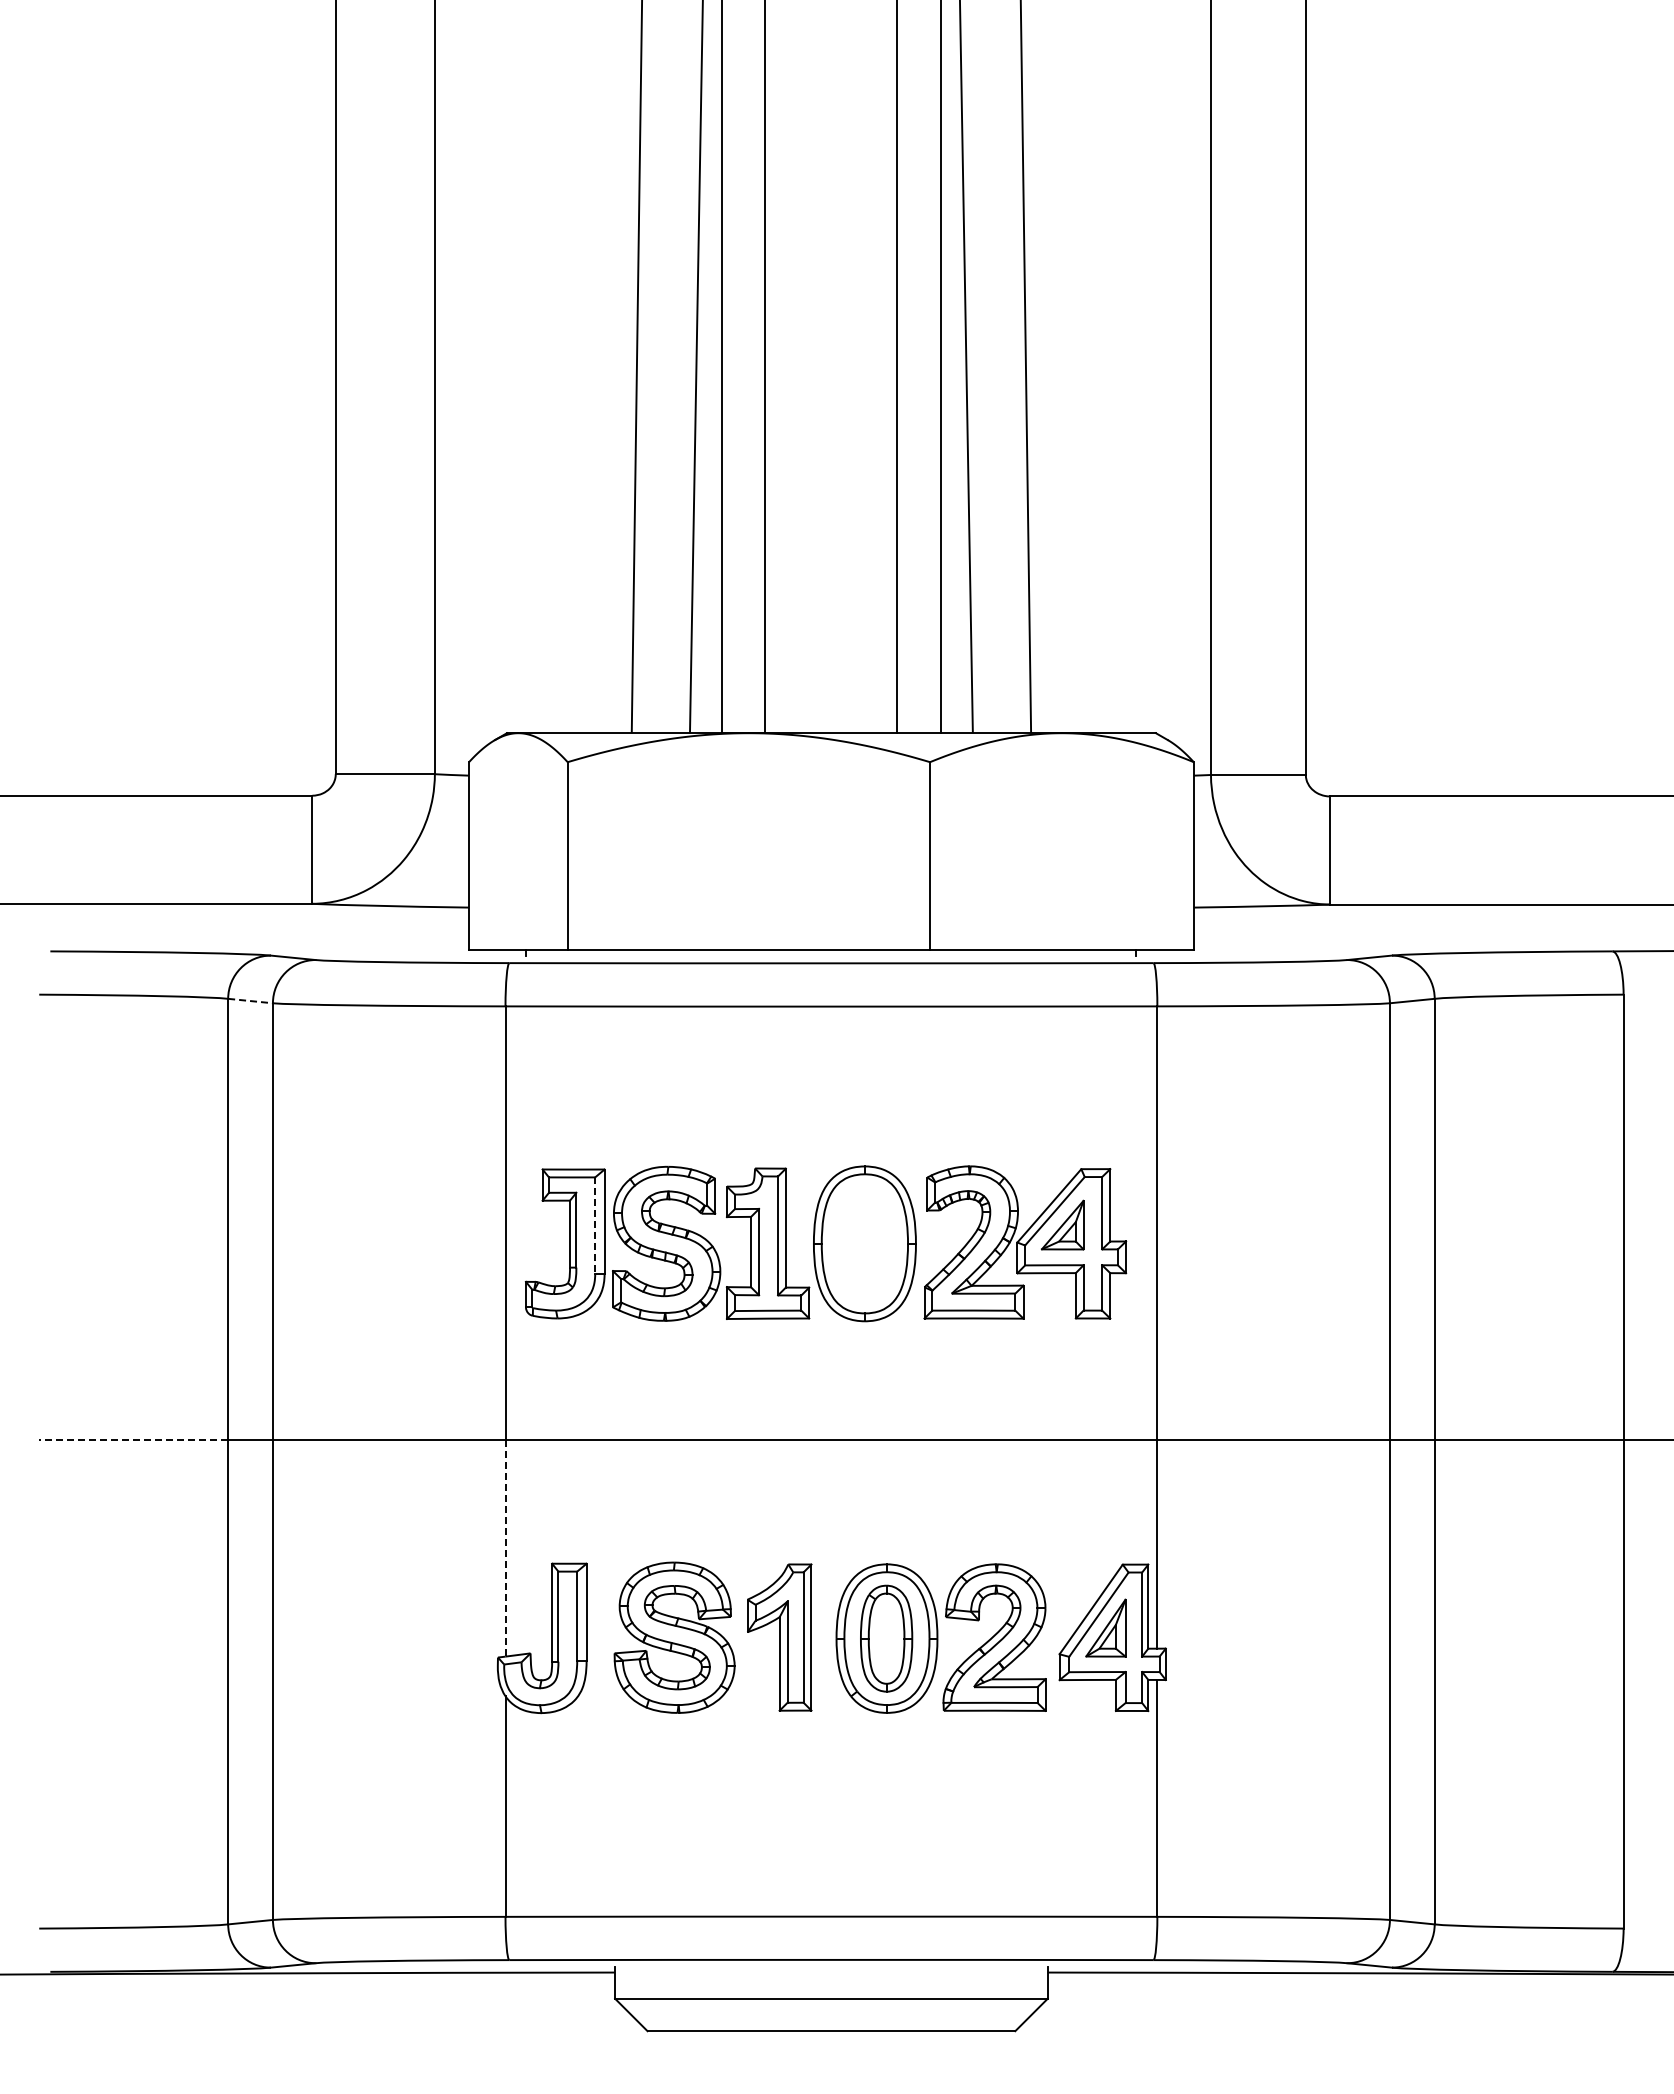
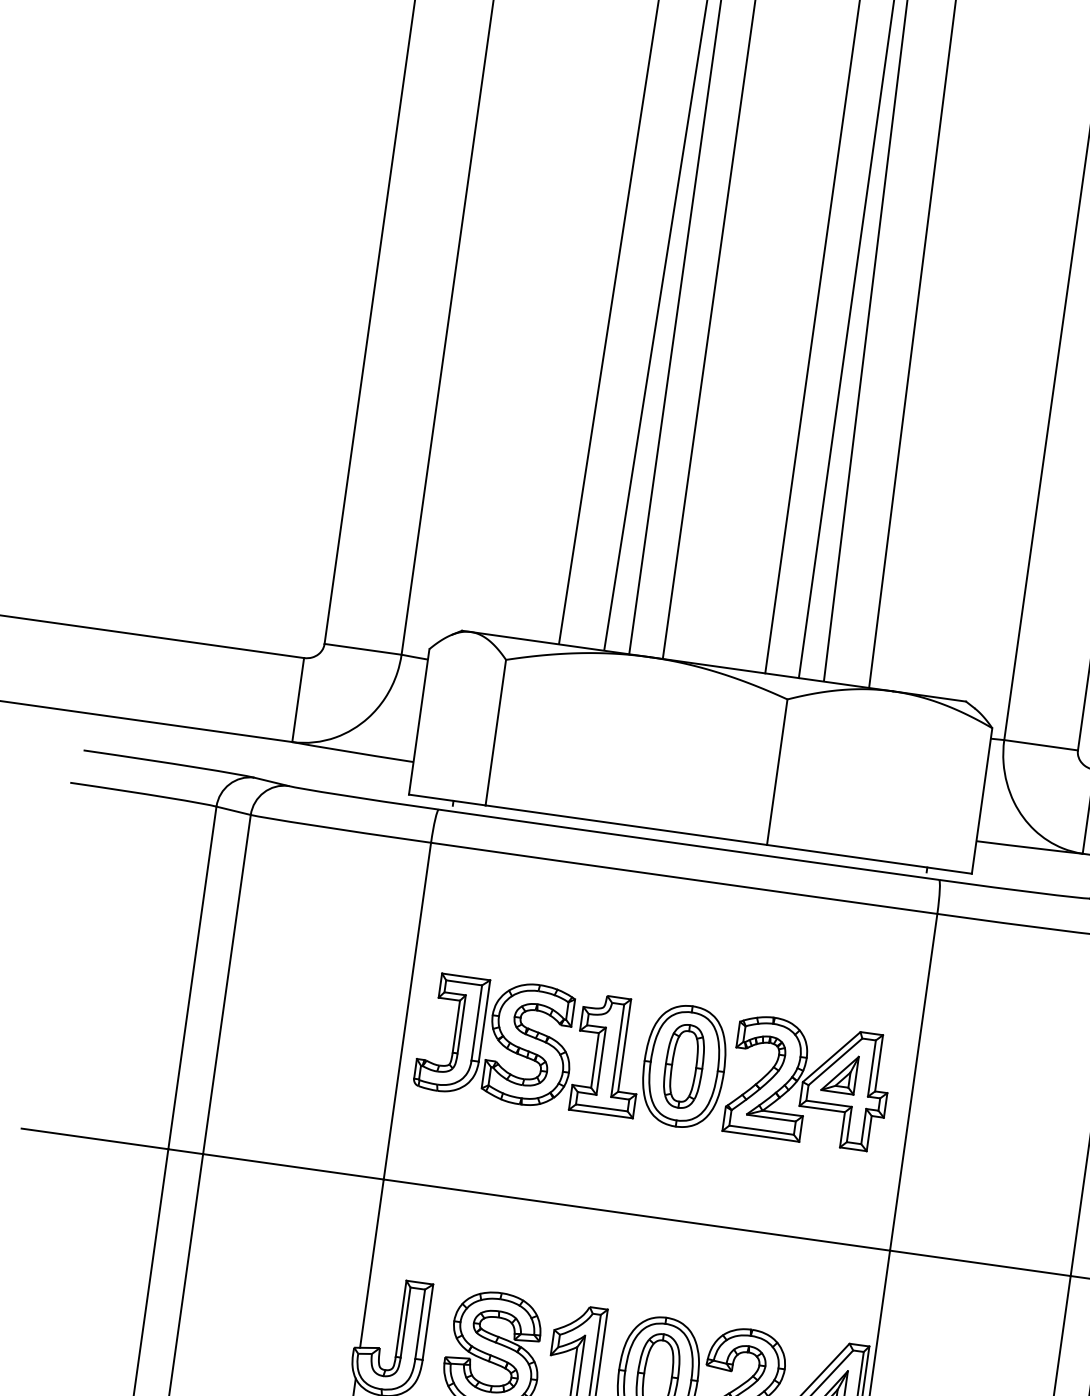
line: (251, 1001) -> (234, 811), dashed -> solid
line: (595, 1226) -> (476, 1023), dashed -> solid
part: (864, 1243) -> (684, 1066), added
line: (133, 1439) -> (94, 1138), dashed -> solid
line: (505, 1548) -> (371, 1263), dashed -> solid

